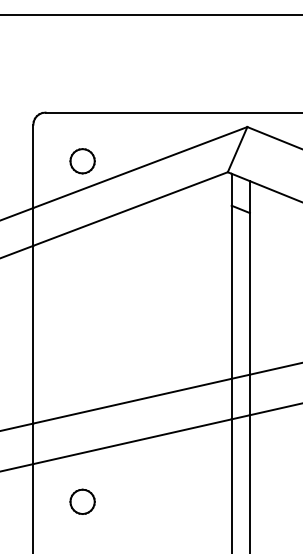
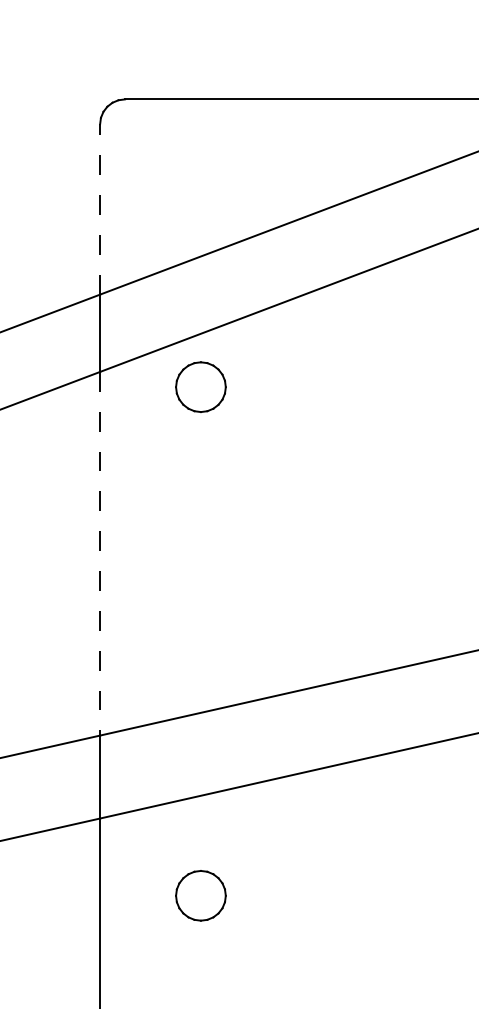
part: (82, 161) -> (200, 387), moved
line: (33, 166) -> (100, 209), solid -> dashed
line: (33, 334) -> (100, 553), solid -> dashed

